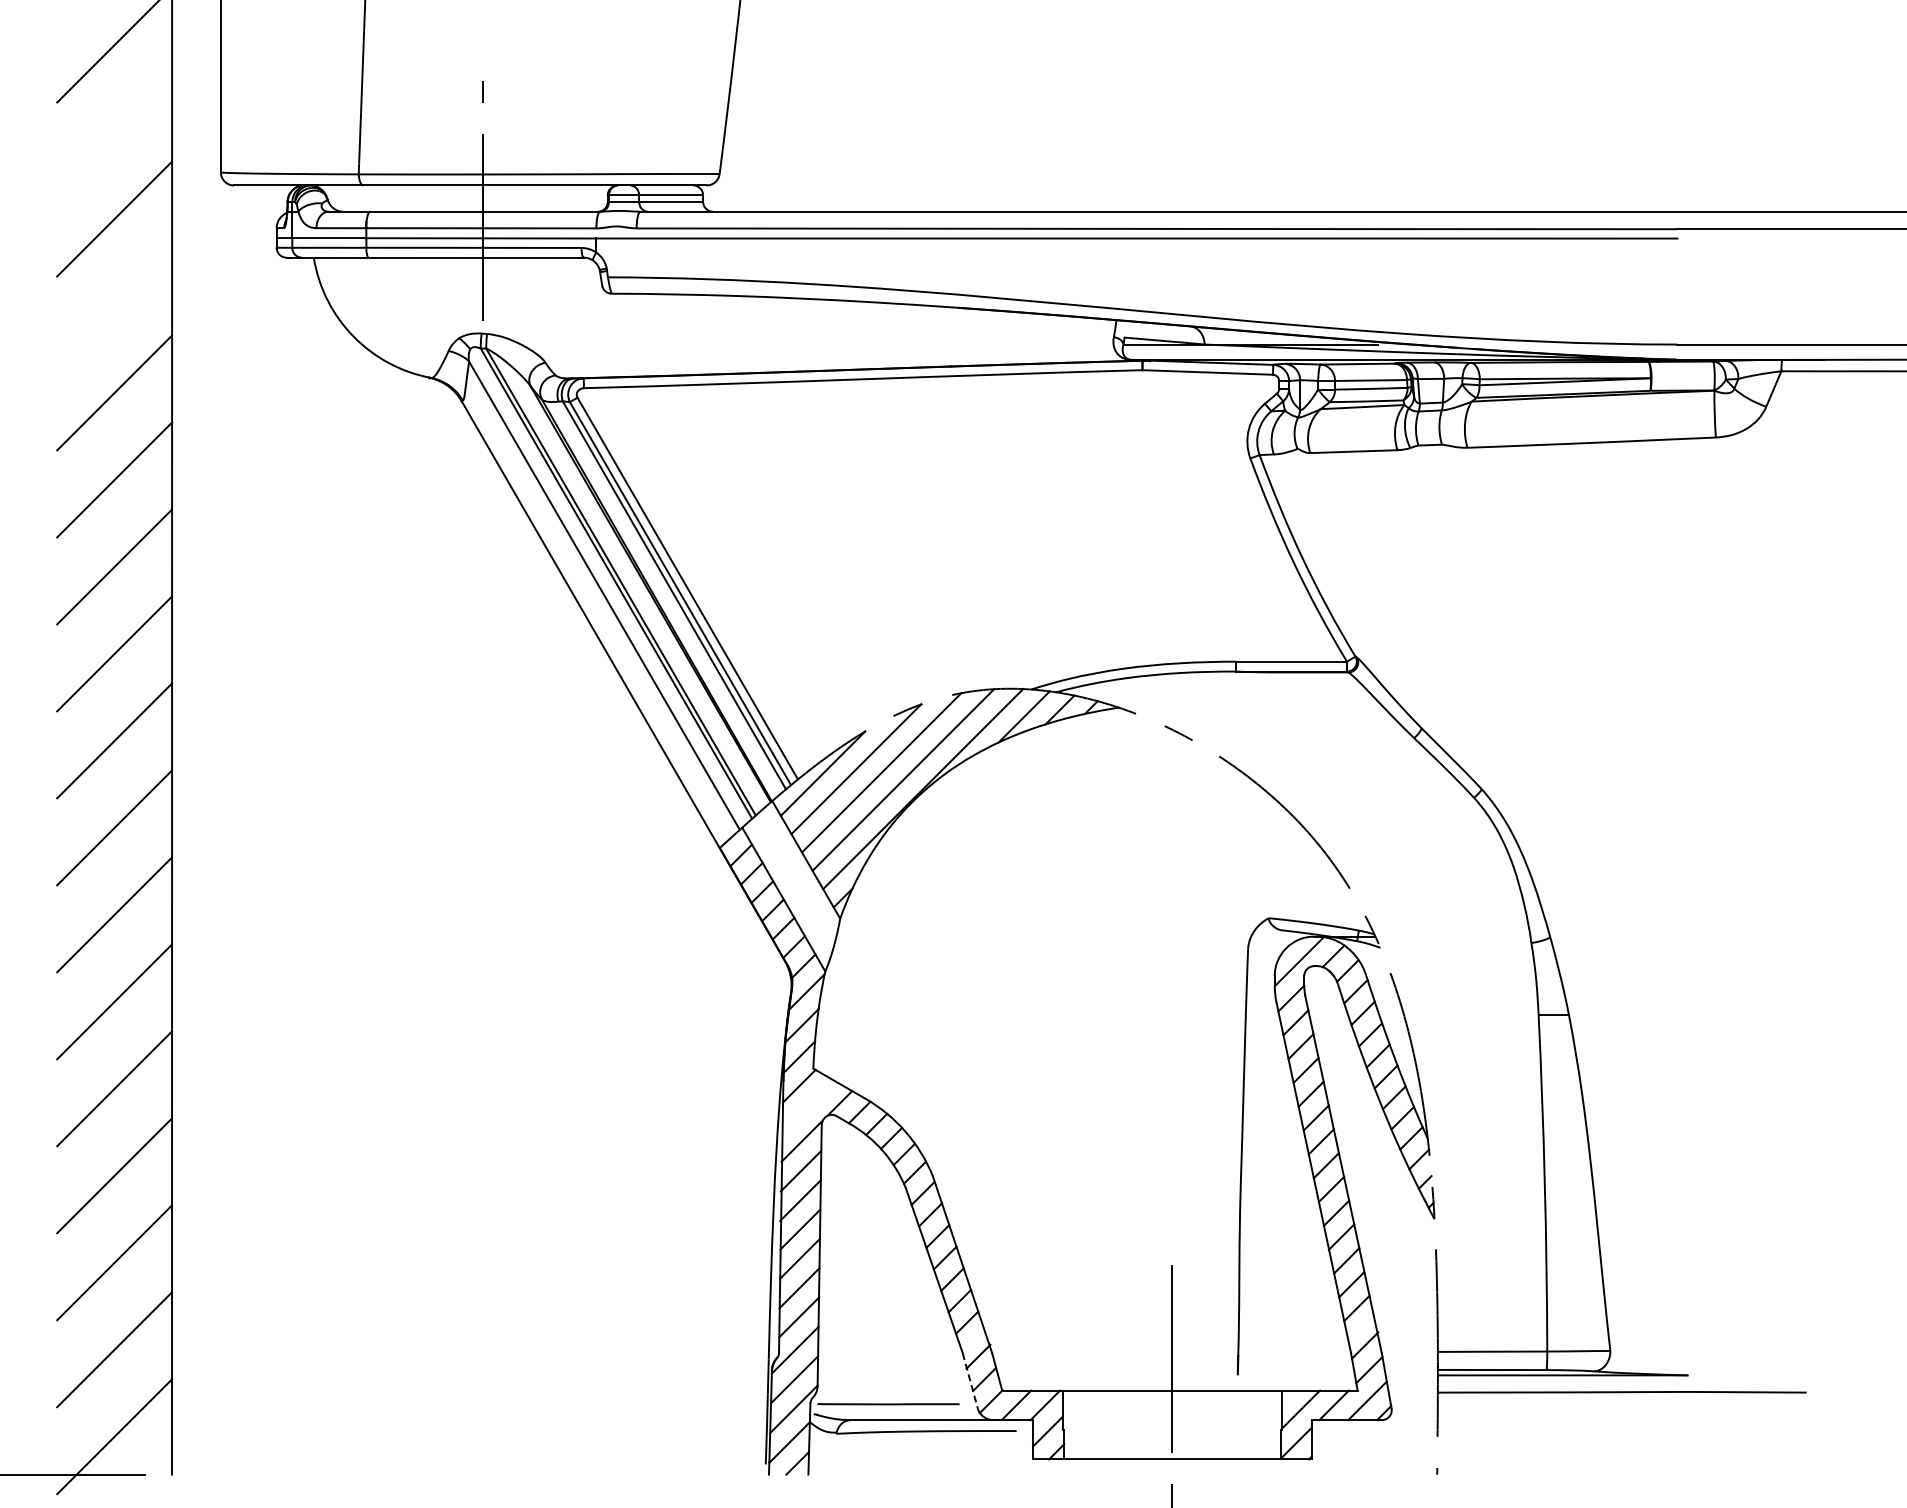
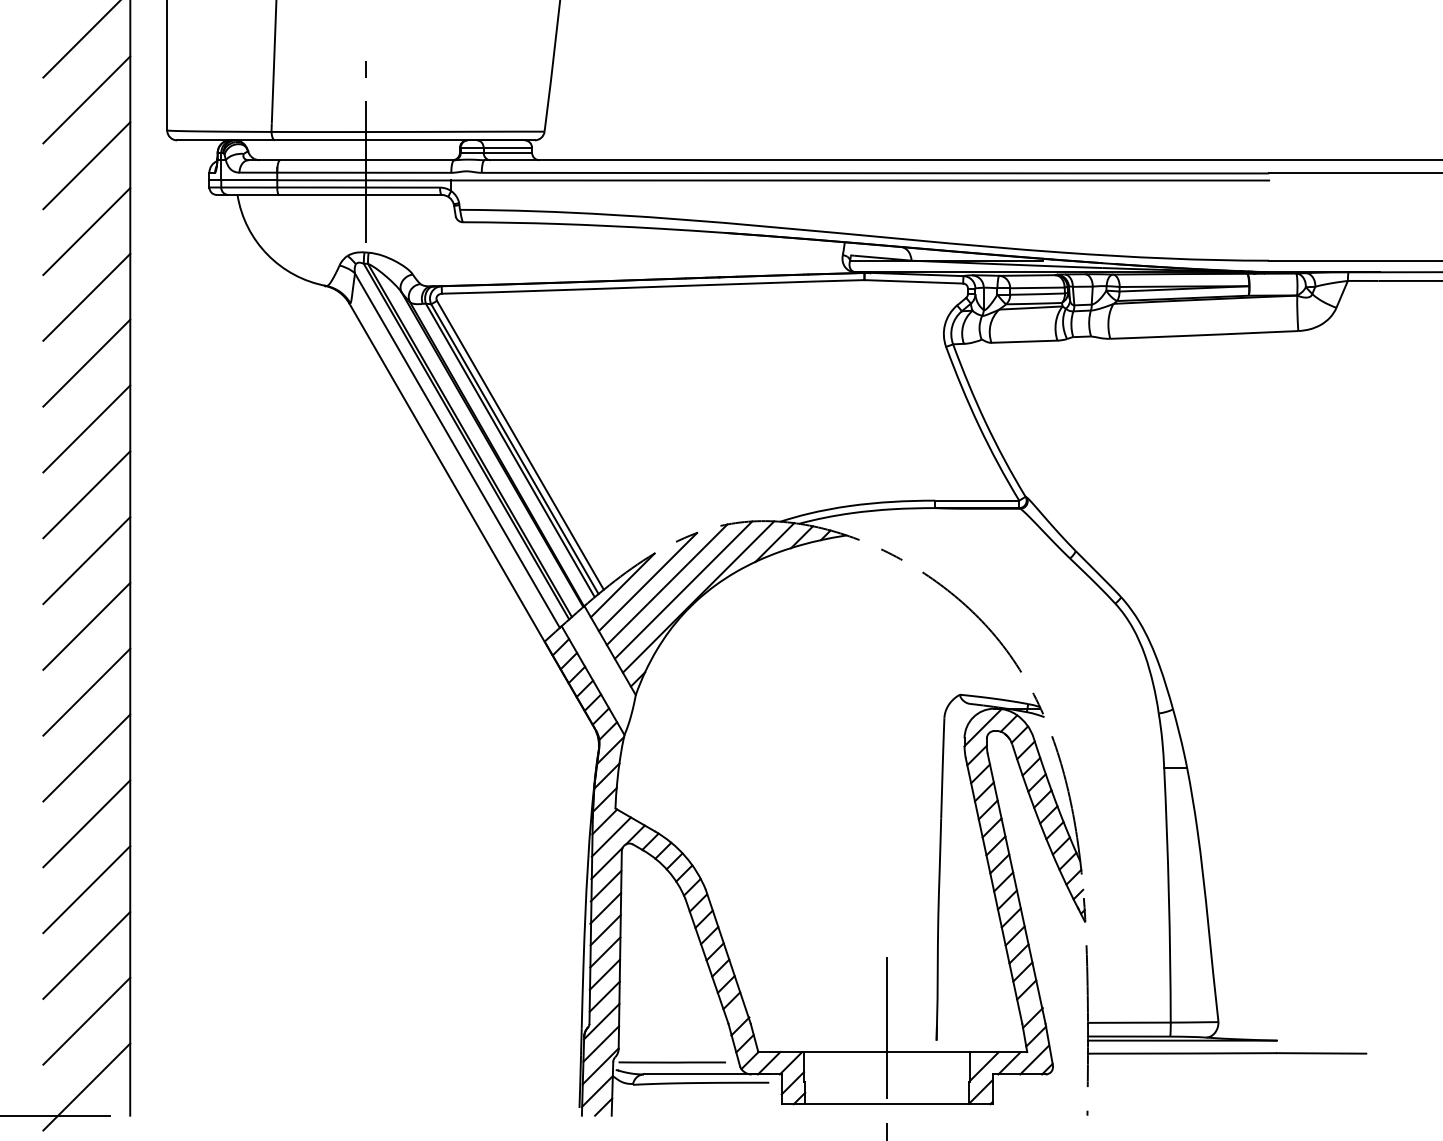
line: (114, 131) -> (86, 99), added
line: (114, 305) -> (86, 231), added
line: (807, 1106) -> (611, 837), added
line: (970, 1382) -> (734, 1046), dashed -> solid

